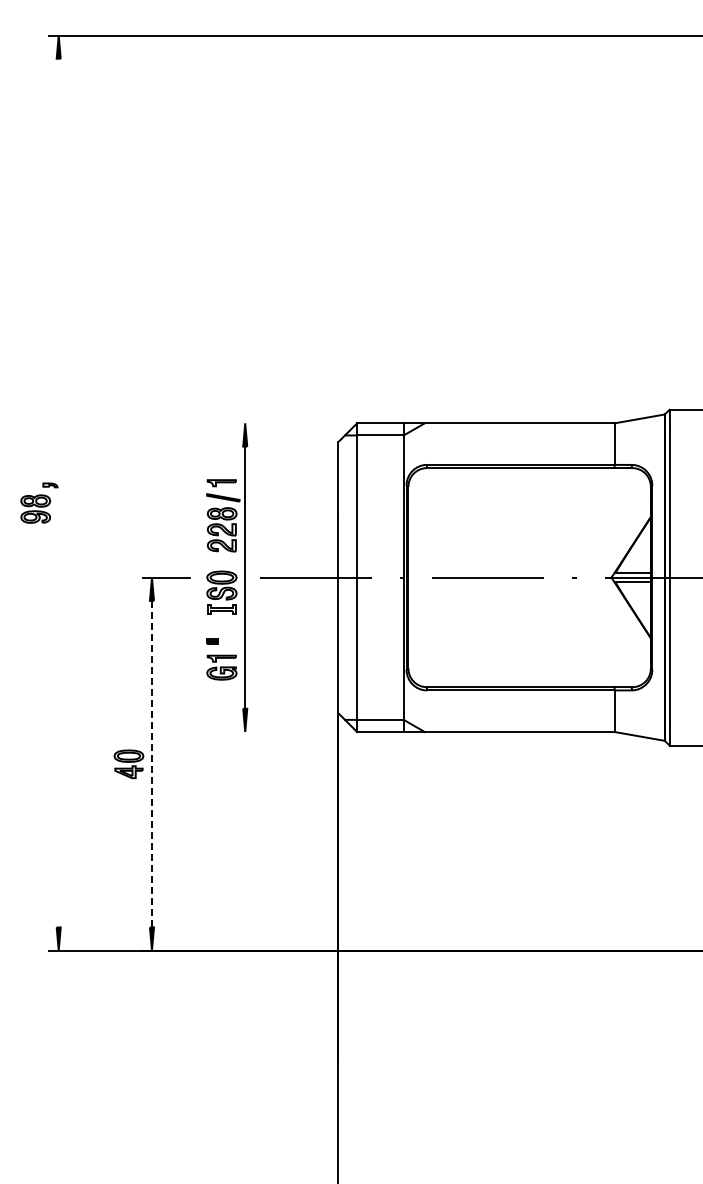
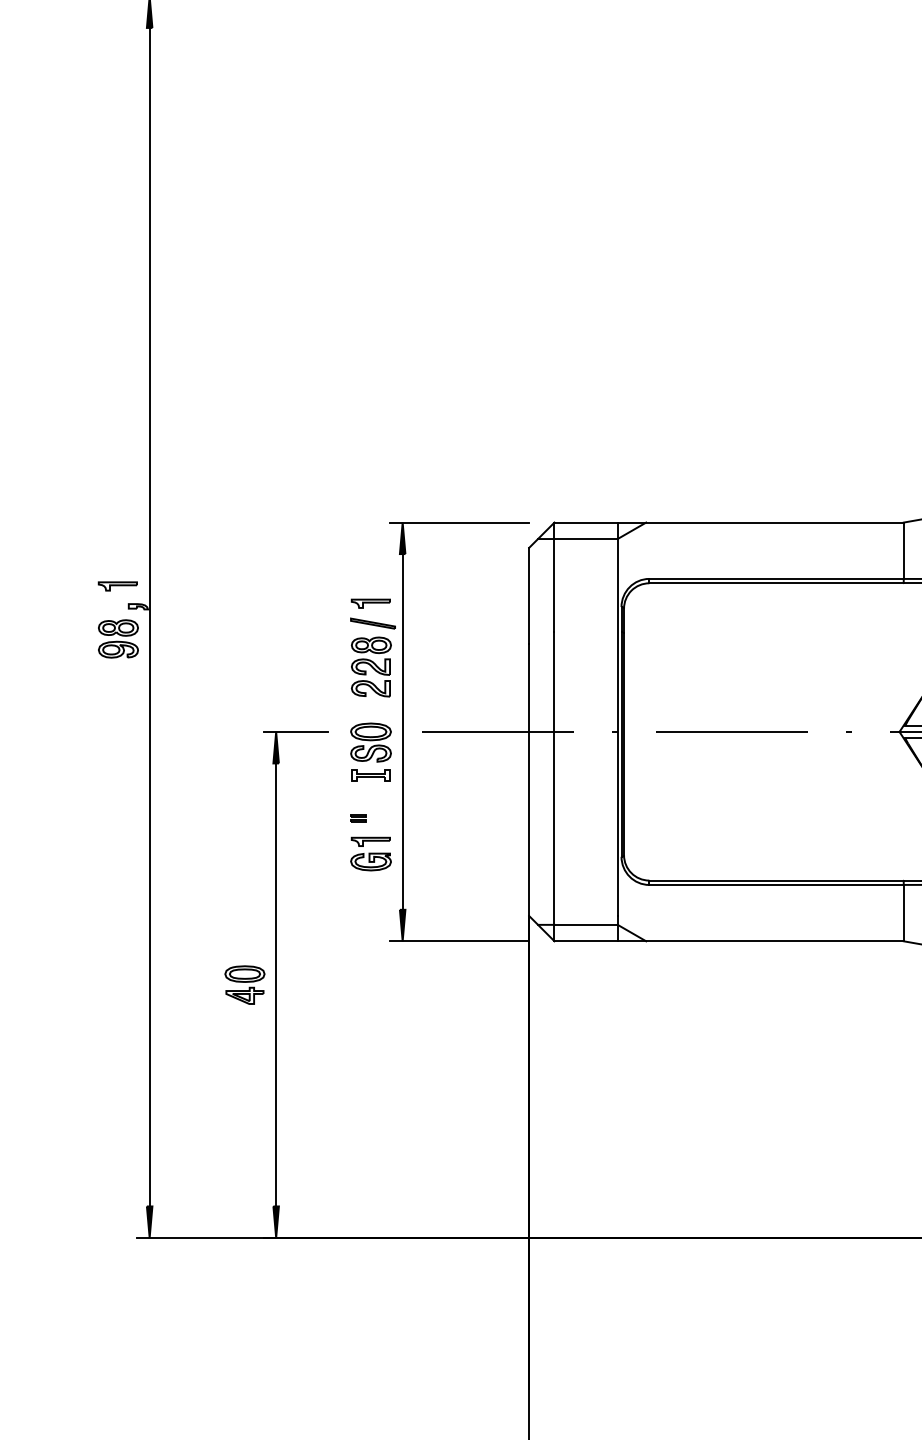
line: (286, 423) -> (458, 522), added
part: (35, 470) -> (118, 586), added
line: (58, 492) -> (149, 616), added
line: (286, 732) -> (458, 941), added
line: (151, 763) -> (275, 984), dashed -> solid

